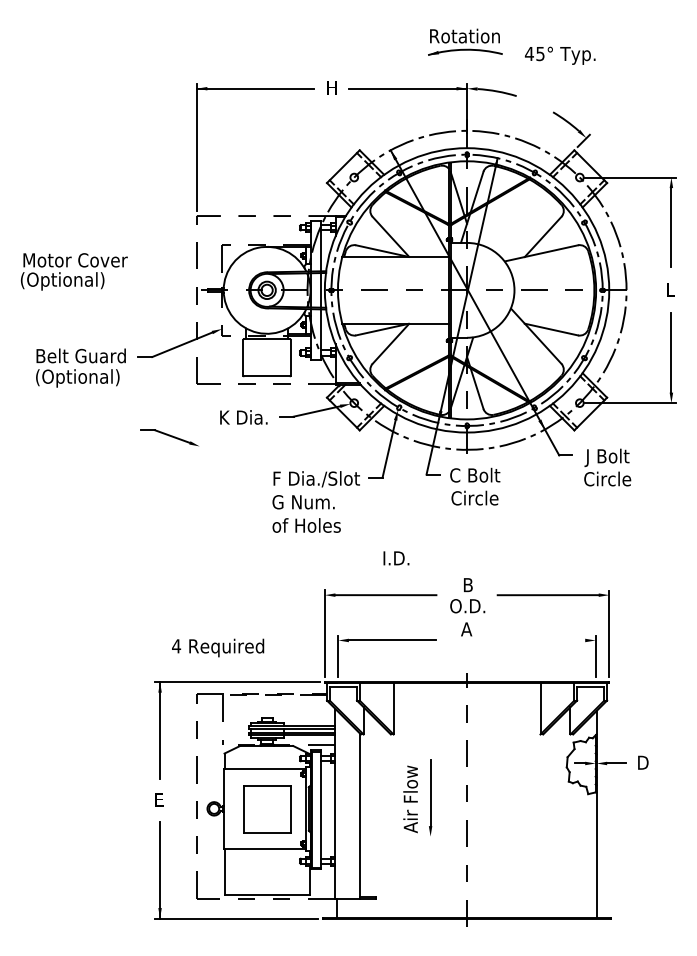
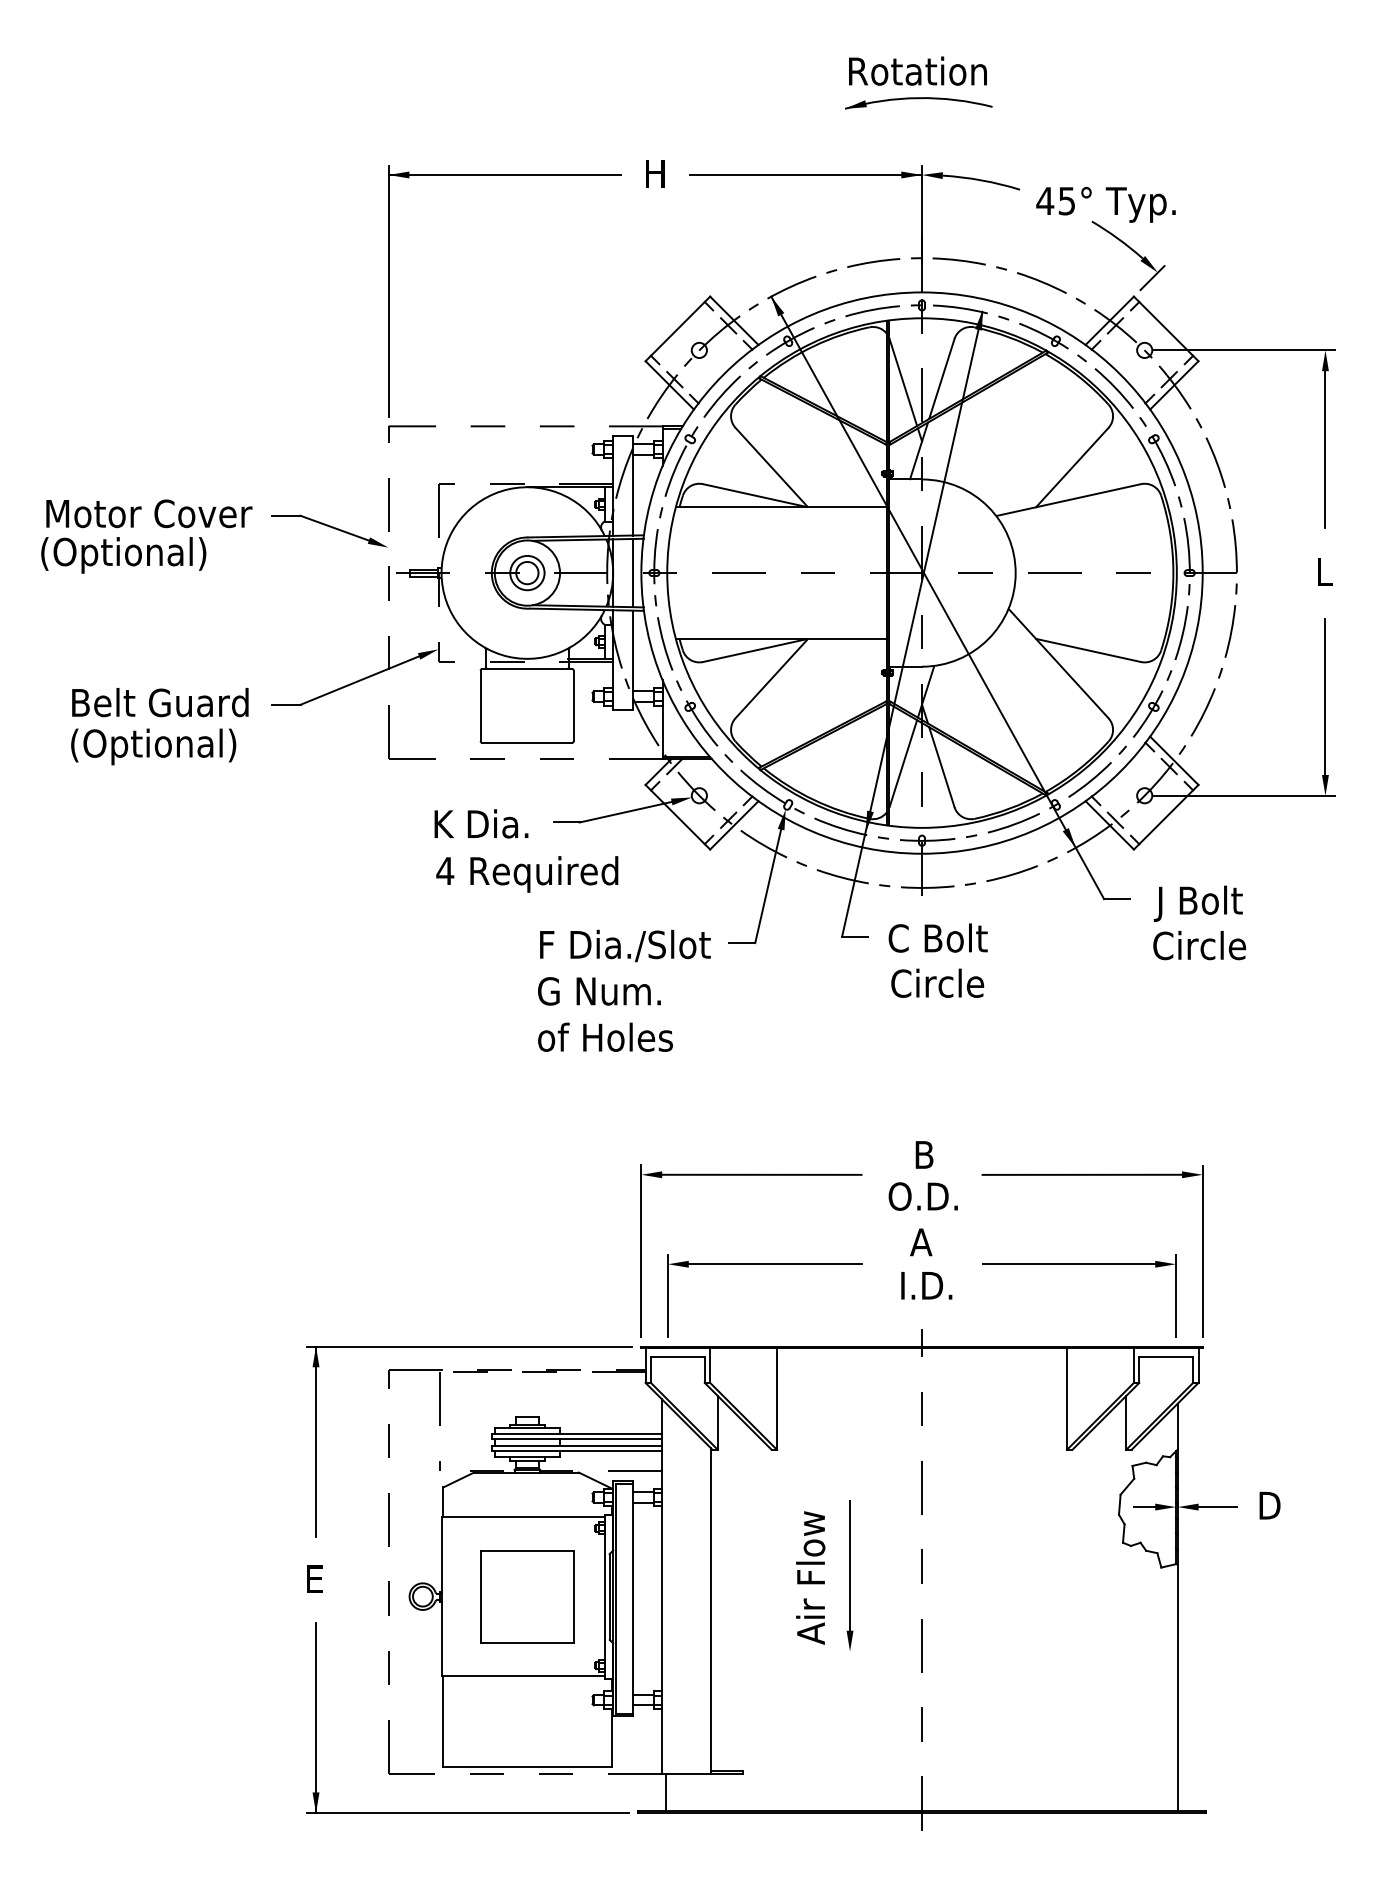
text: (560, 55) -> (1106, 204), moved
part: (169, 437) -> (328, 529), moved
text: (396, 558) -> (926, 1286), moved
line: (541, 640) -> (1069, 1264), added
text: (218, 647) -> (528, 873), moved

